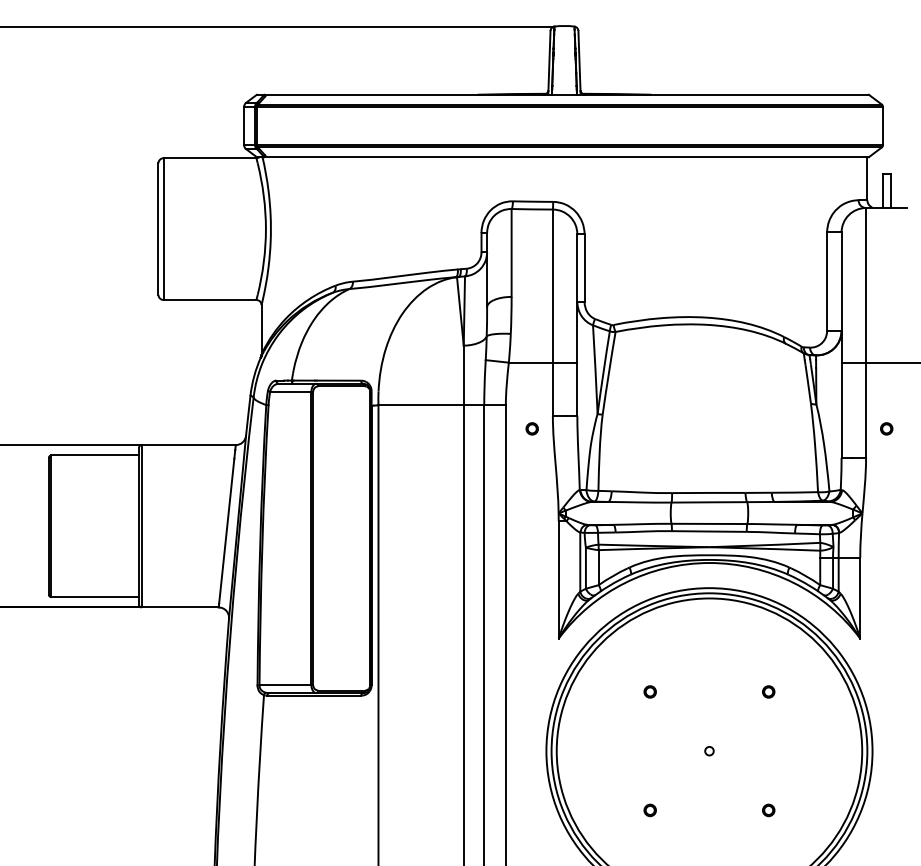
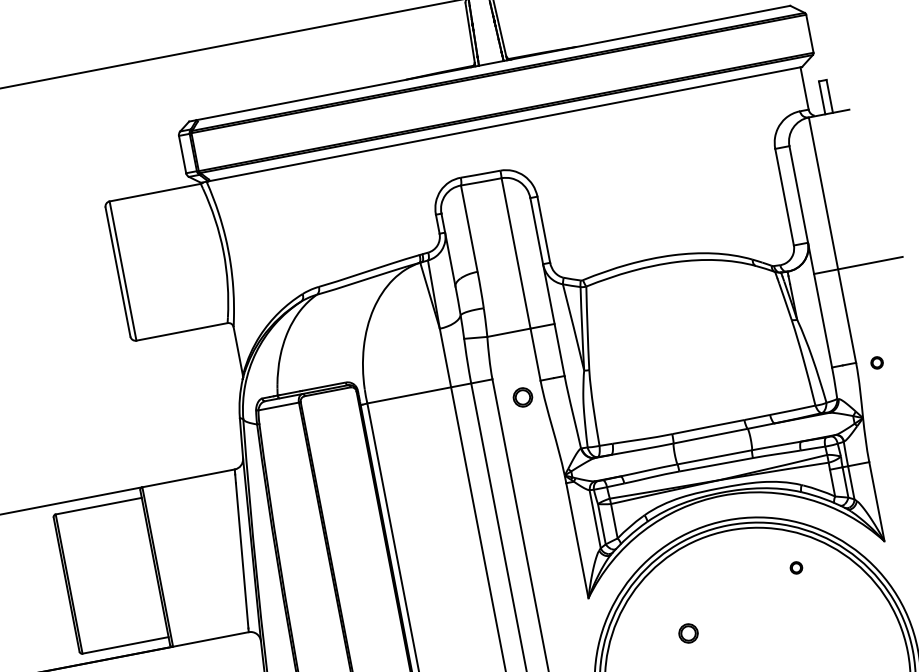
part: (531, 428) -> (522, 397), size x1.6
part: (886, 428) -> (876, 362), moved
circle: (649, 691) -> (687, 633), size x1.6
part: (768, 691) -> (796, 567), moved

